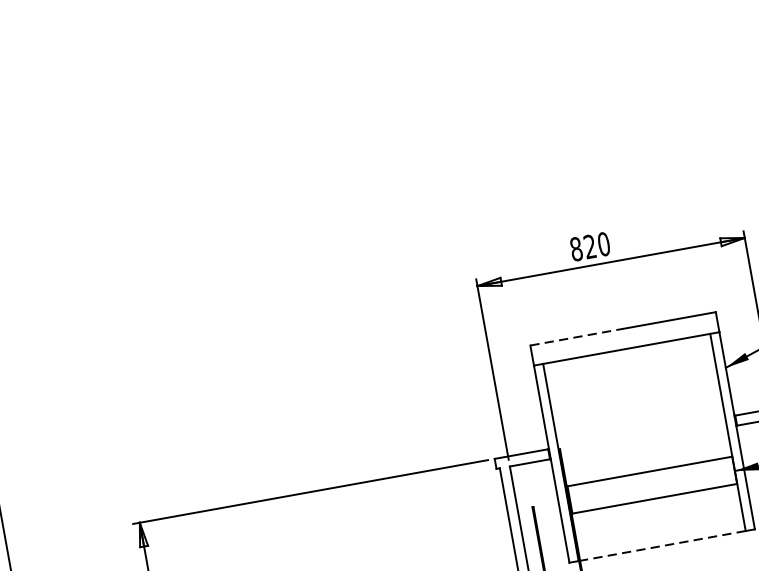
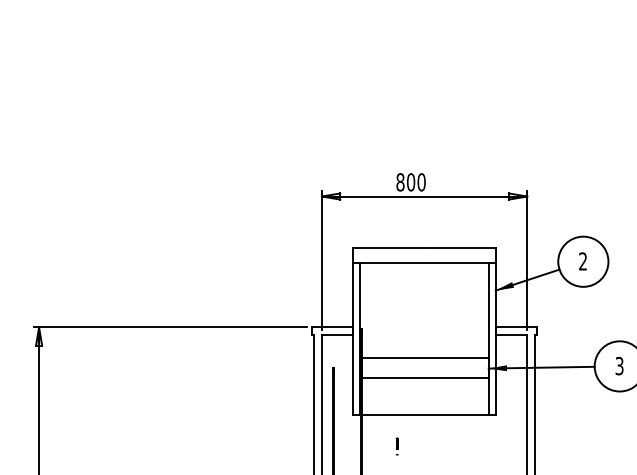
text: (590, 246) -> (411, 182), 820 -> 800
line: (576, 336) -> (388, 247), dashed -> solid
line: (663, 545) -> (425, 414), dashed -> solid

